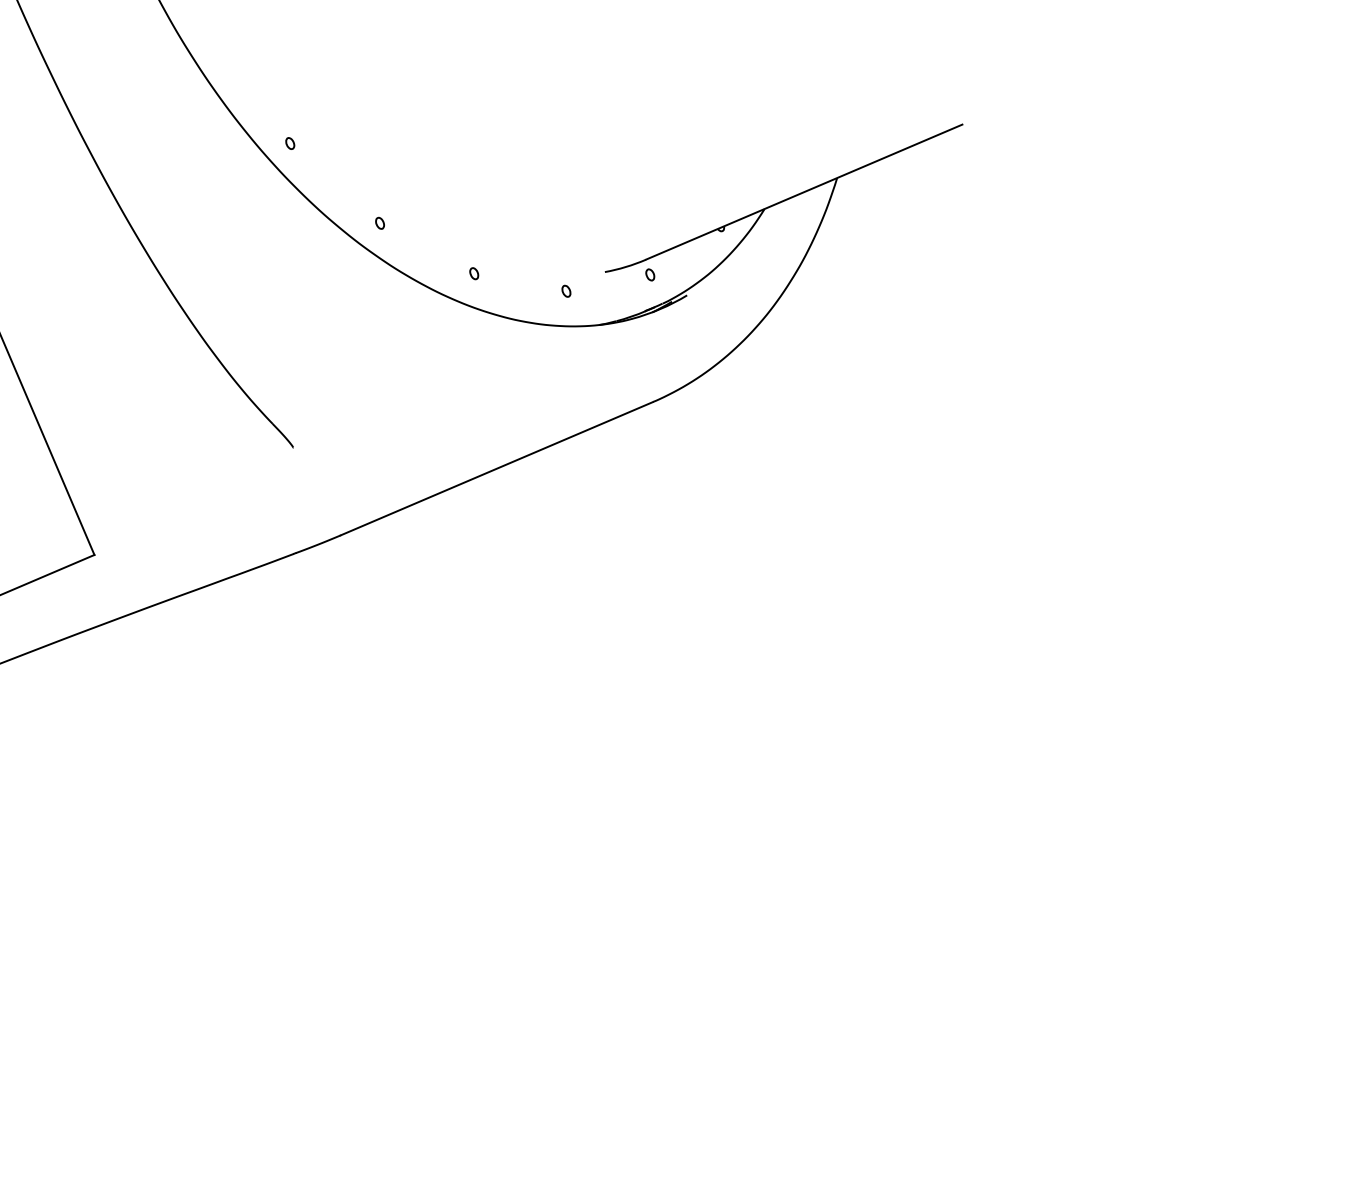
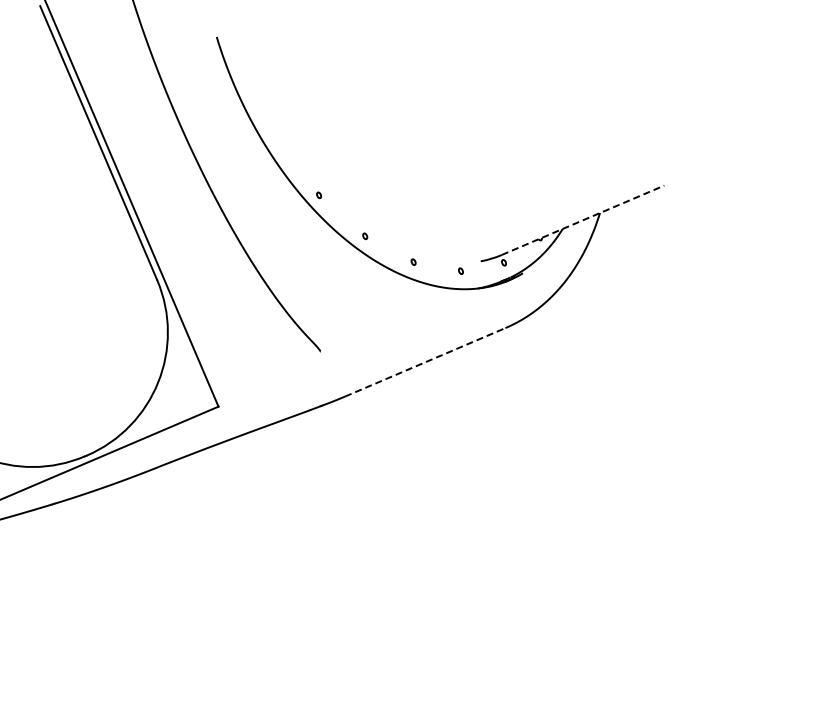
line: (805, 192) -> (583, 220), solid -> dashed
line: (497, 468) -> (425, 362), solid -> dashed

